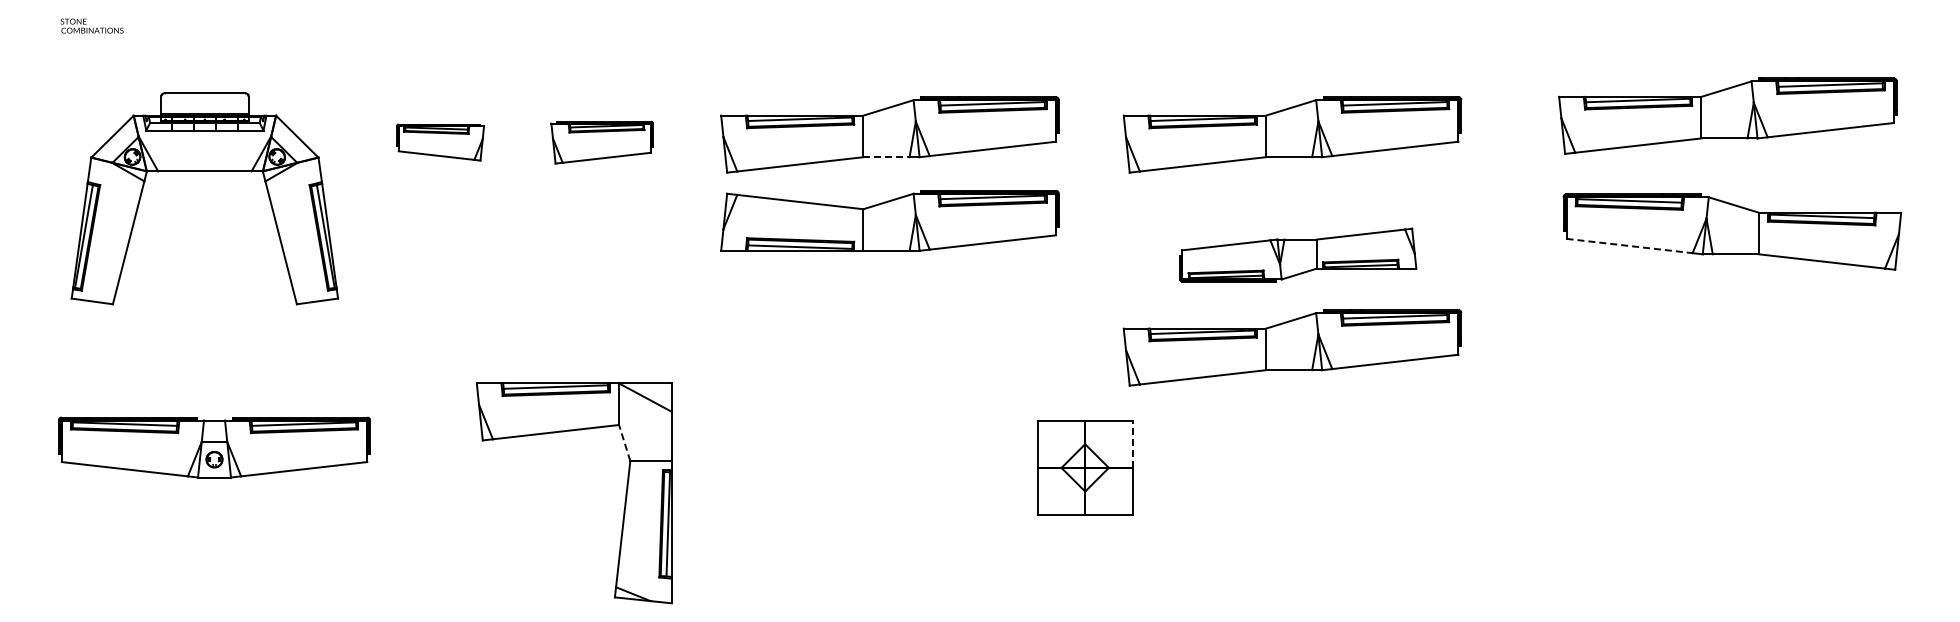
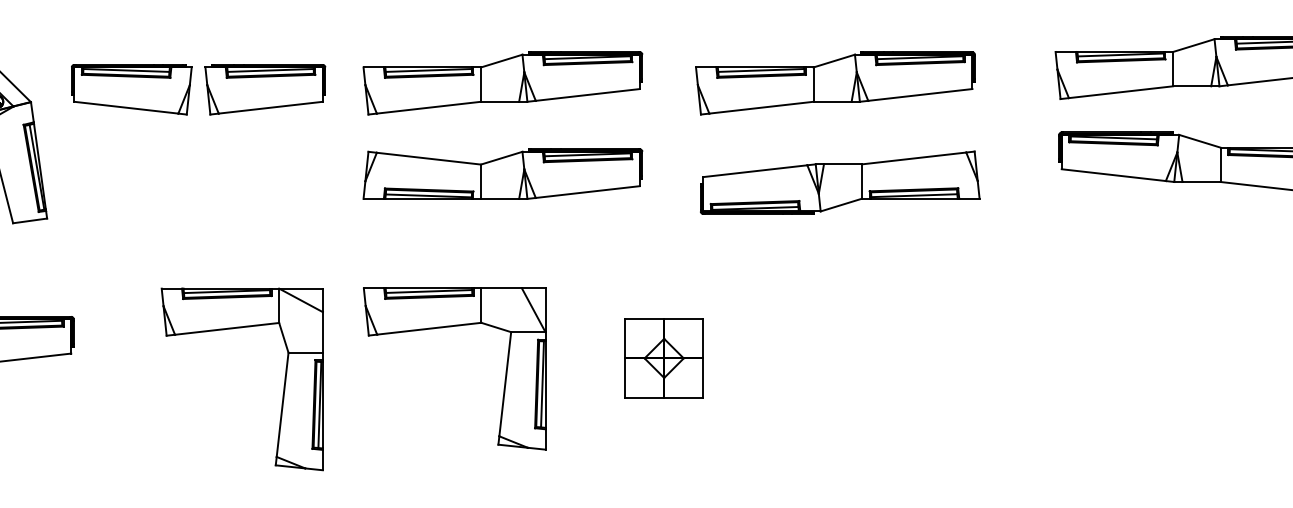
part: (440, 142) -> (131, 89), size x1.67
part: (601, 142) -> (264, 89), size x1.43
line: (887, 157) -> (500, 102), dashed -> solid
part: (889, 220) -> (502, 173), moved
line: (1630, 246) -> (1114, 175), dashed -> solid
part: (1297, 254) -> (839, 182), size x1.43
part: (1292, 347) -> (835, 258), removed
part: (825, 430) -> (449, 327), added
line: (624, 443) -> (283, 338), dashed -> solid
line: (1132, 444) -> (703, 339), dashed -> solid

